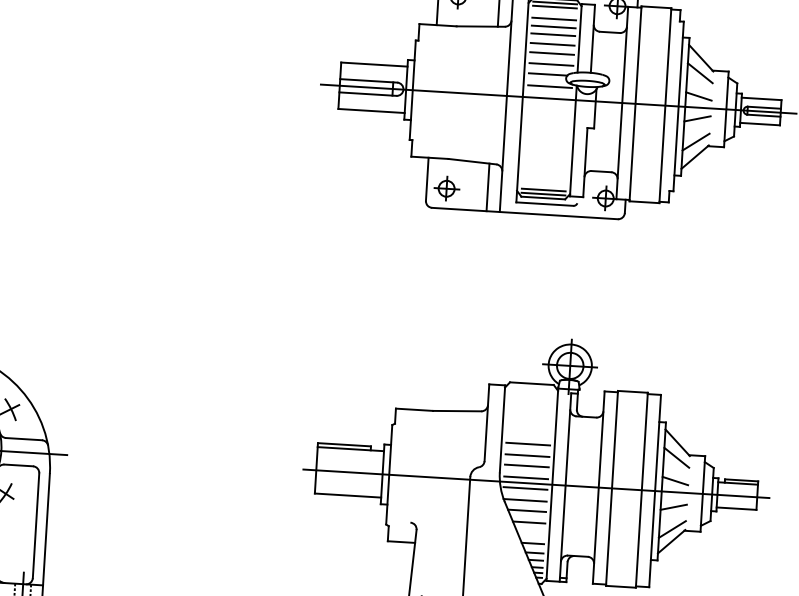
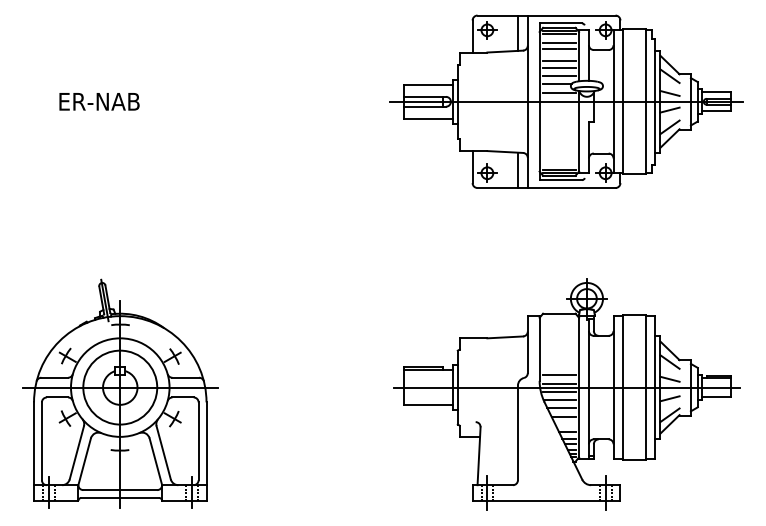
line: (553, 34) -> (559, 54), removed
line: (528, 443) -> (559, 358), removed
line: (527, 456) -> (559, 367), removed

